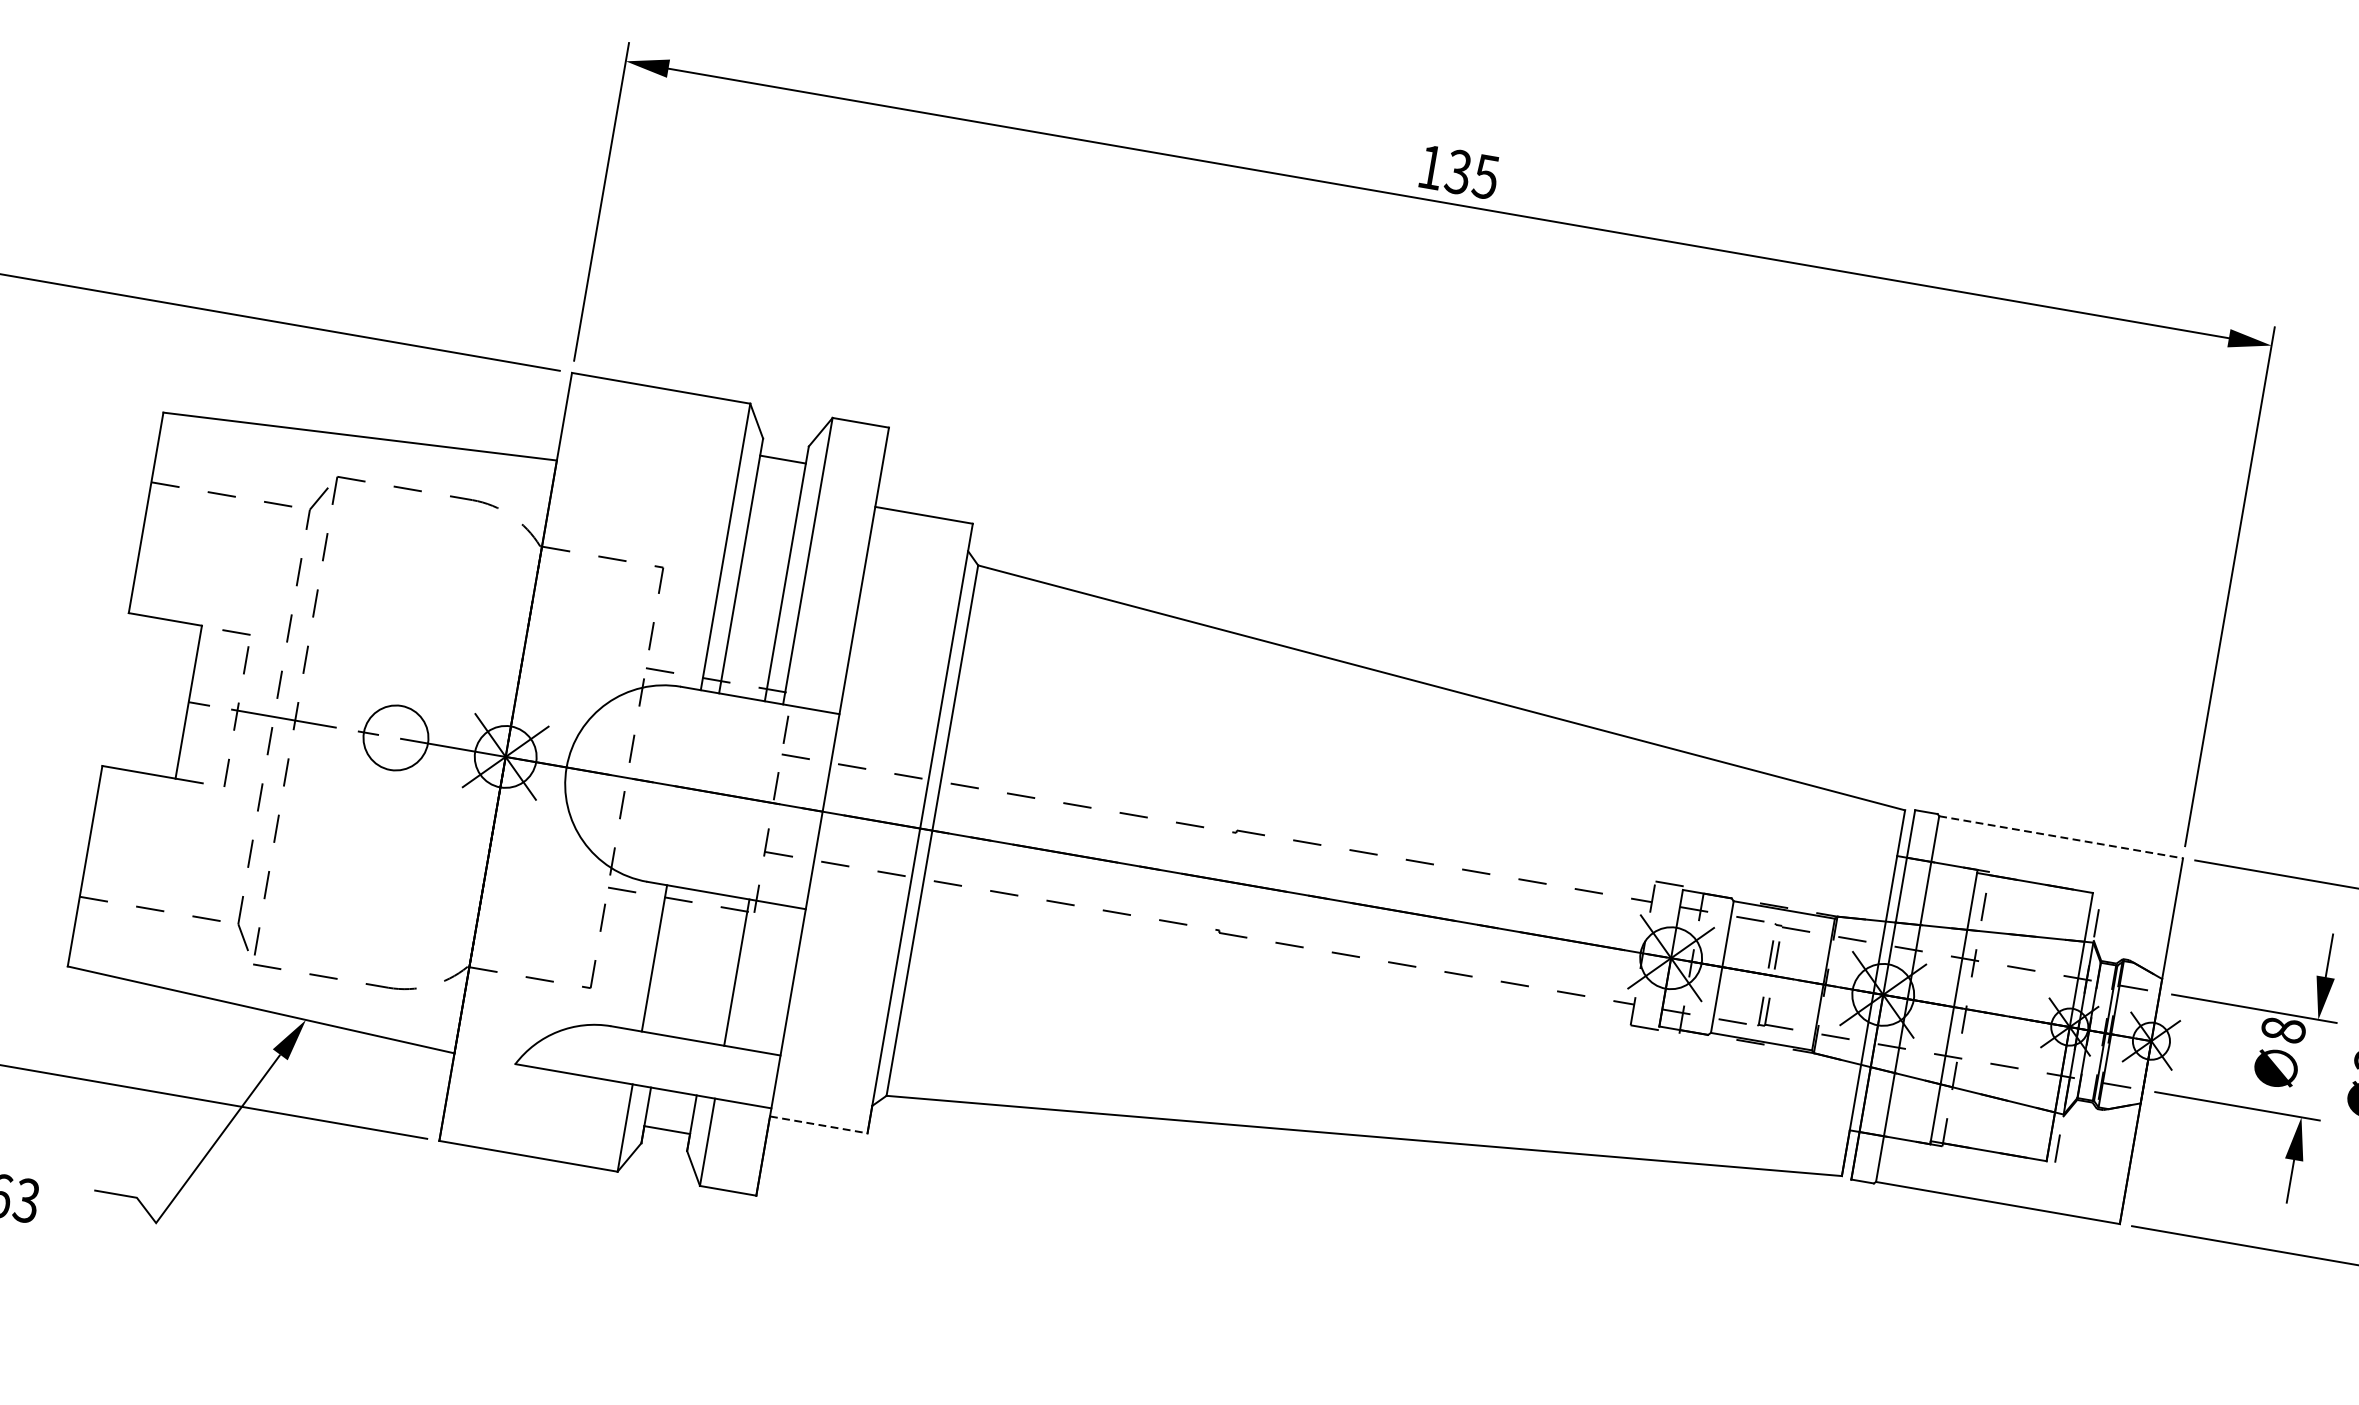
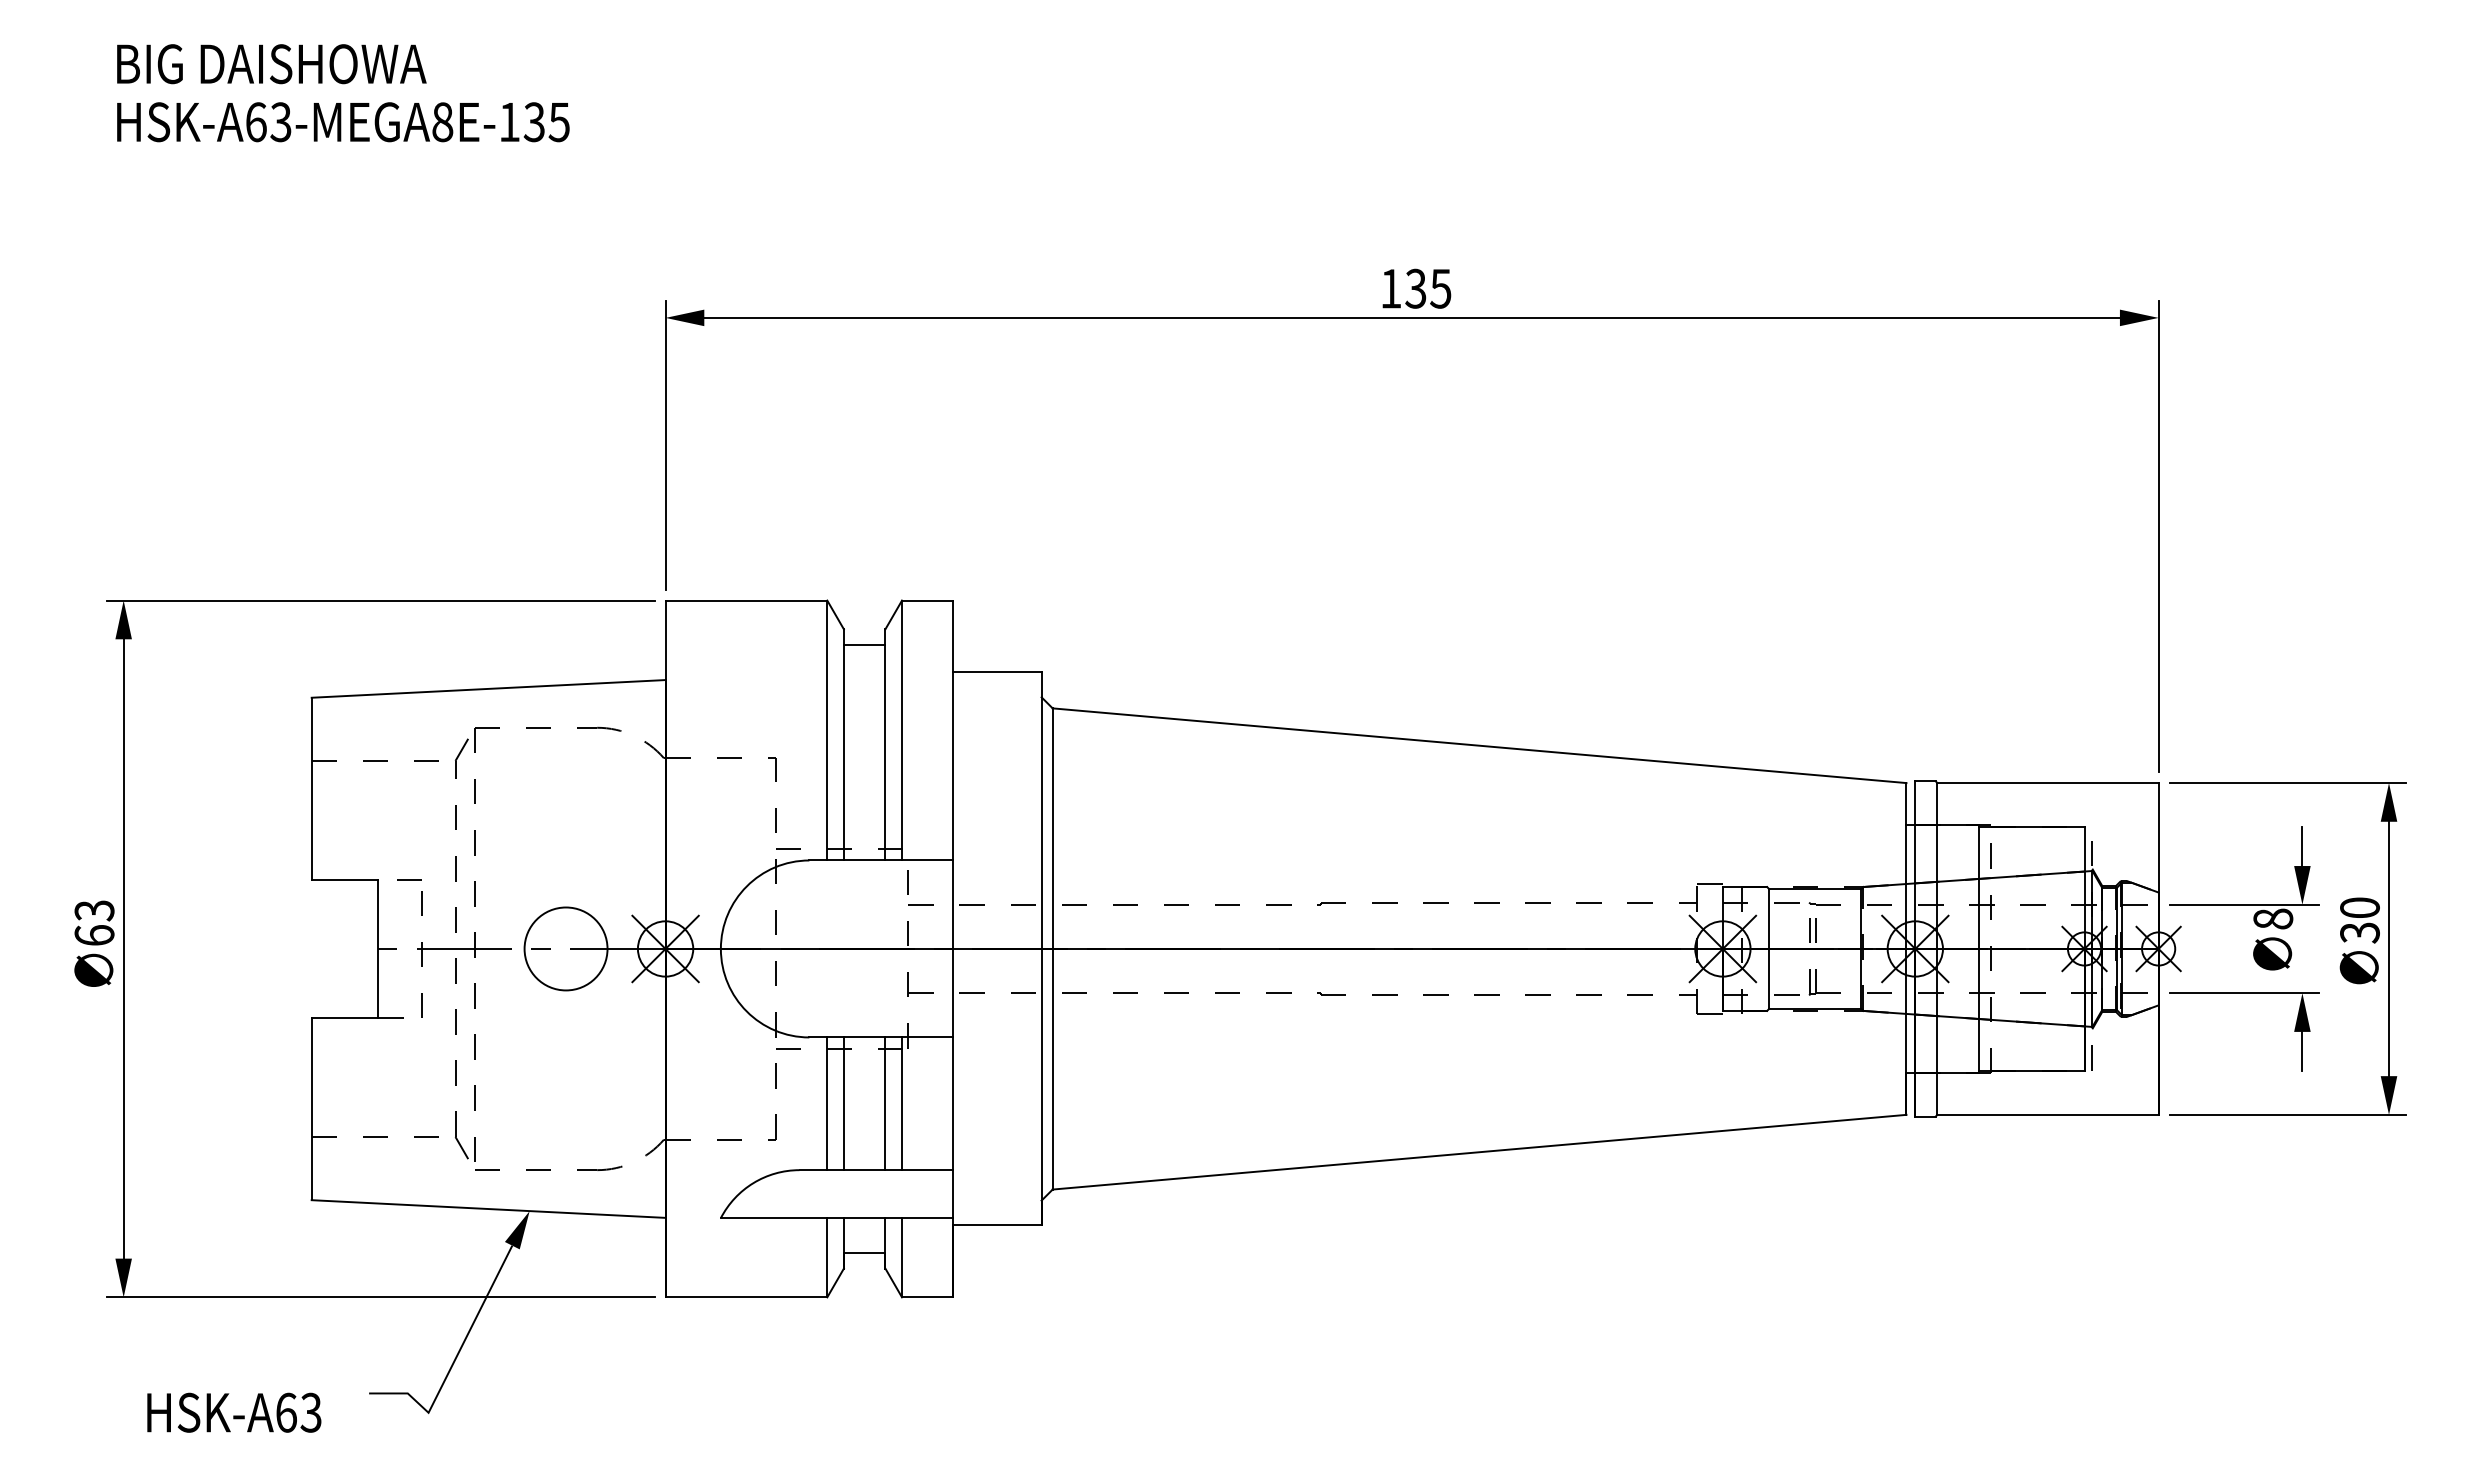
circle: (395, 737) -> (565, 948), size x1.43
line: (2061, 837) -> (2048, 783), dashed -> solid
line: (672, 961) -> (843, 1103), added
line: (718, 969) -> (885, 1103), added
line: (818, 1124) -> (997, 1225), dashed -> solid

